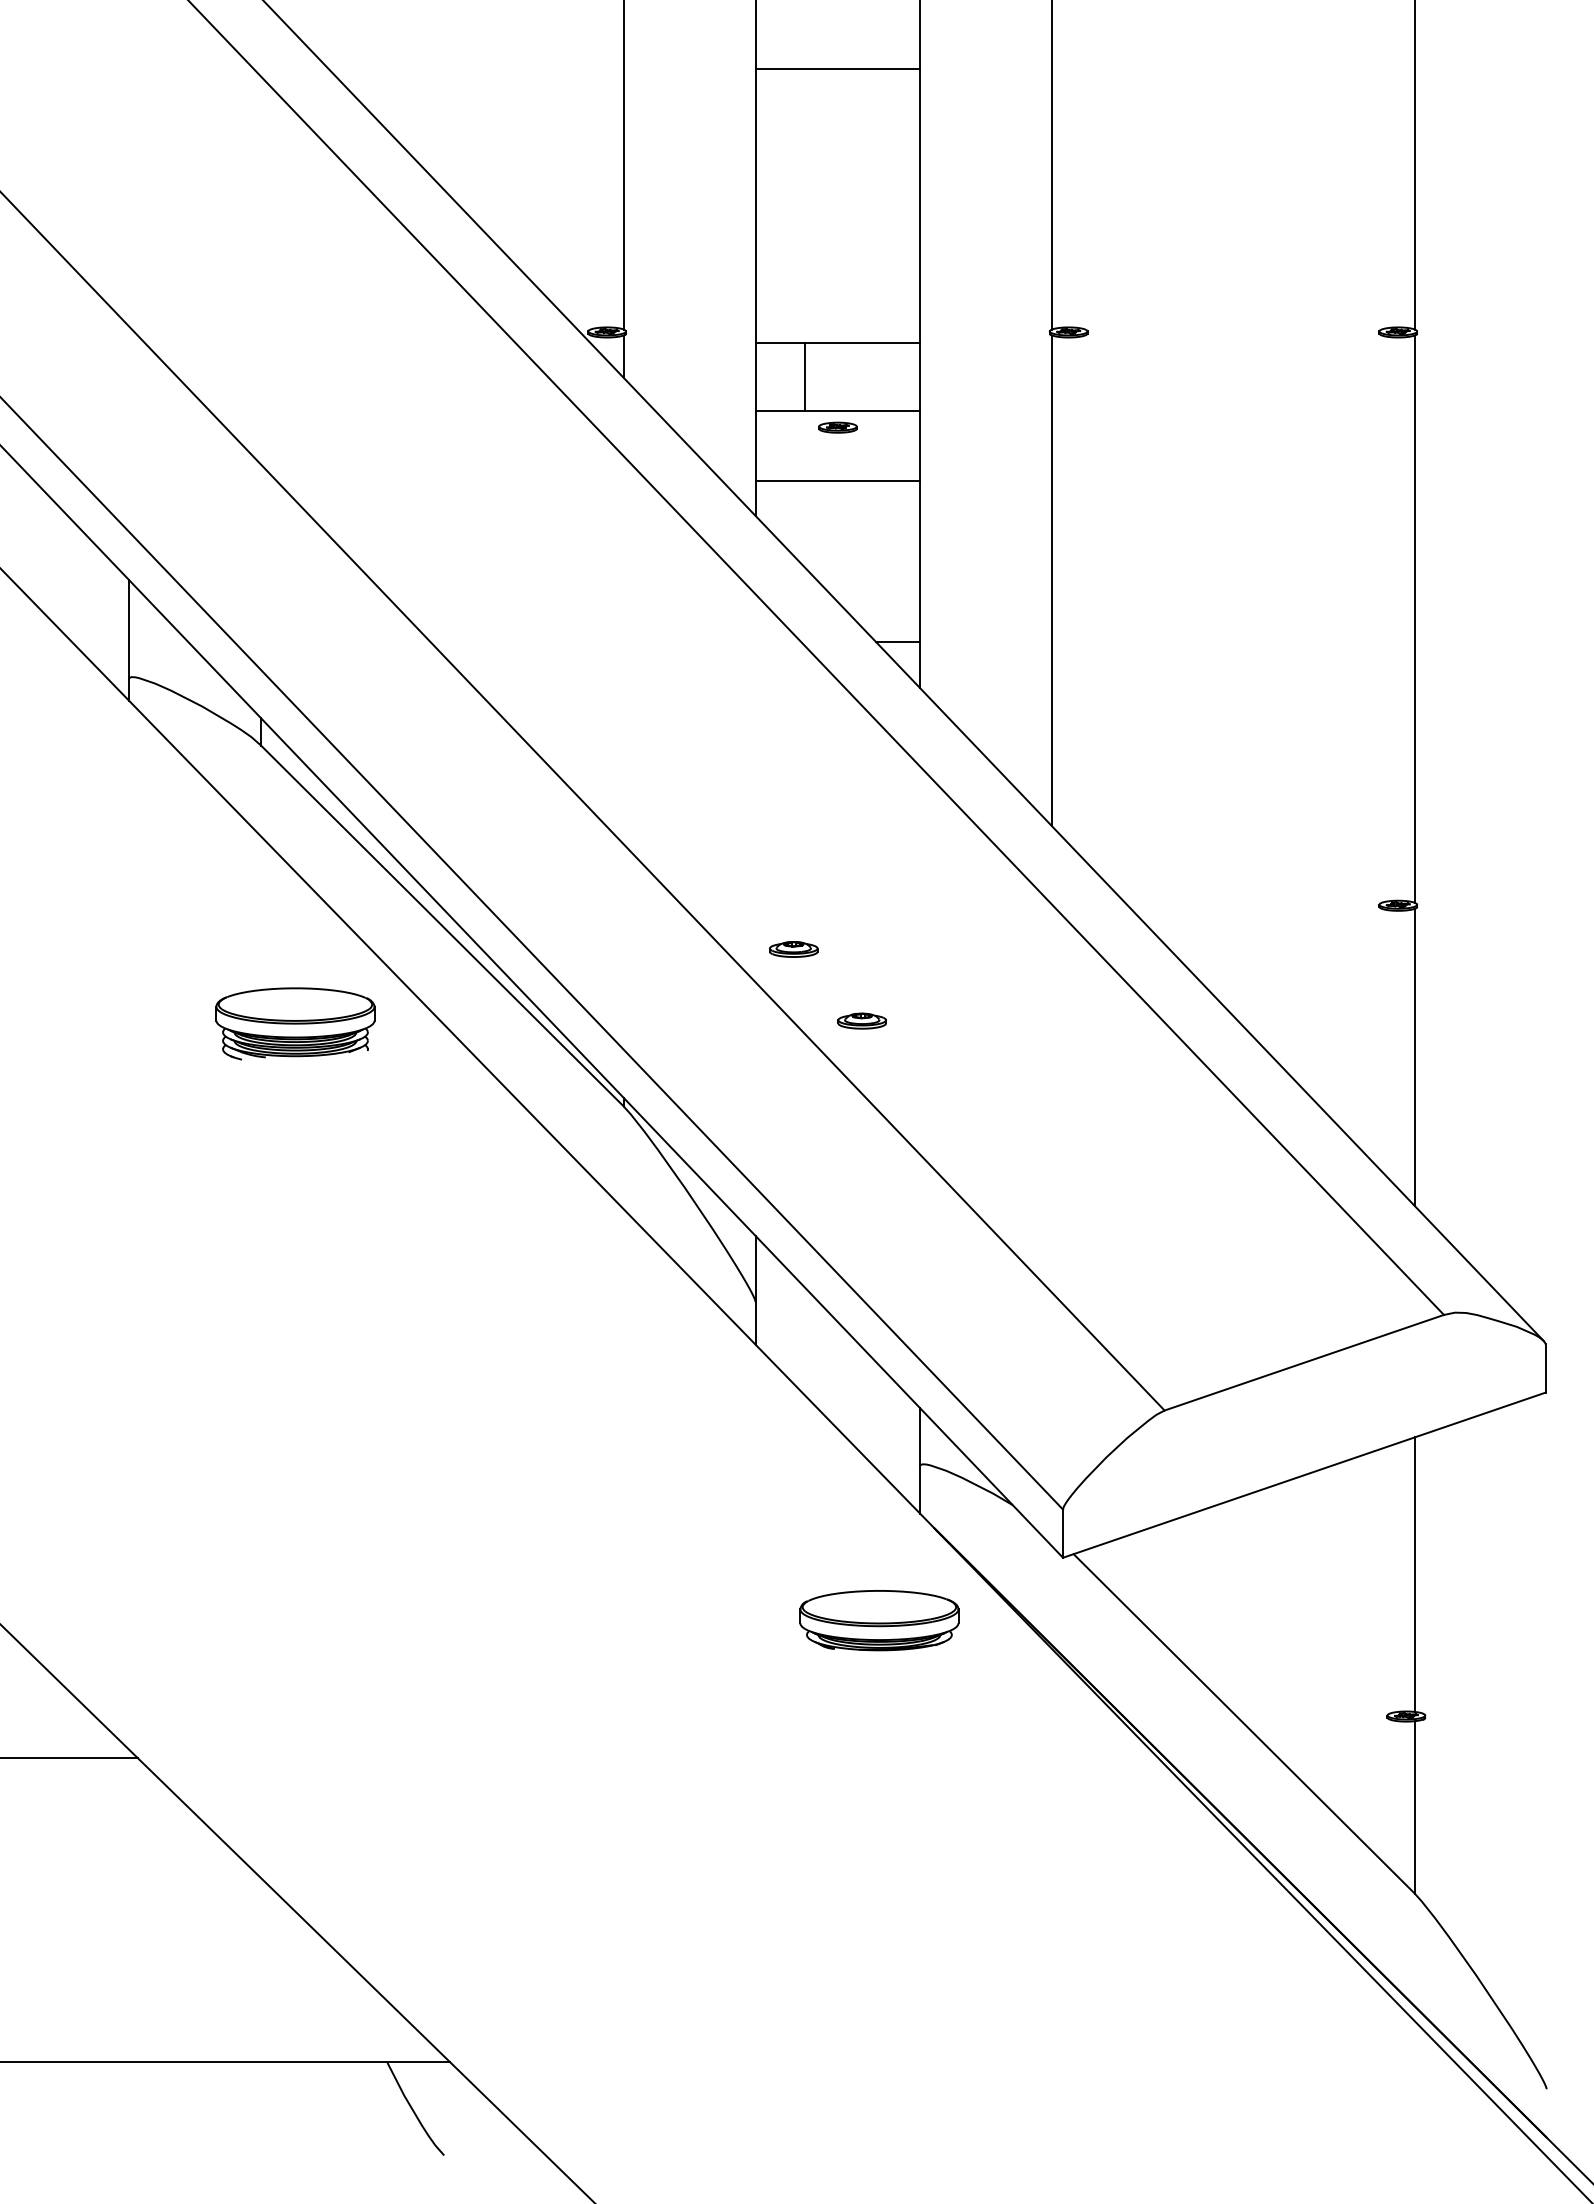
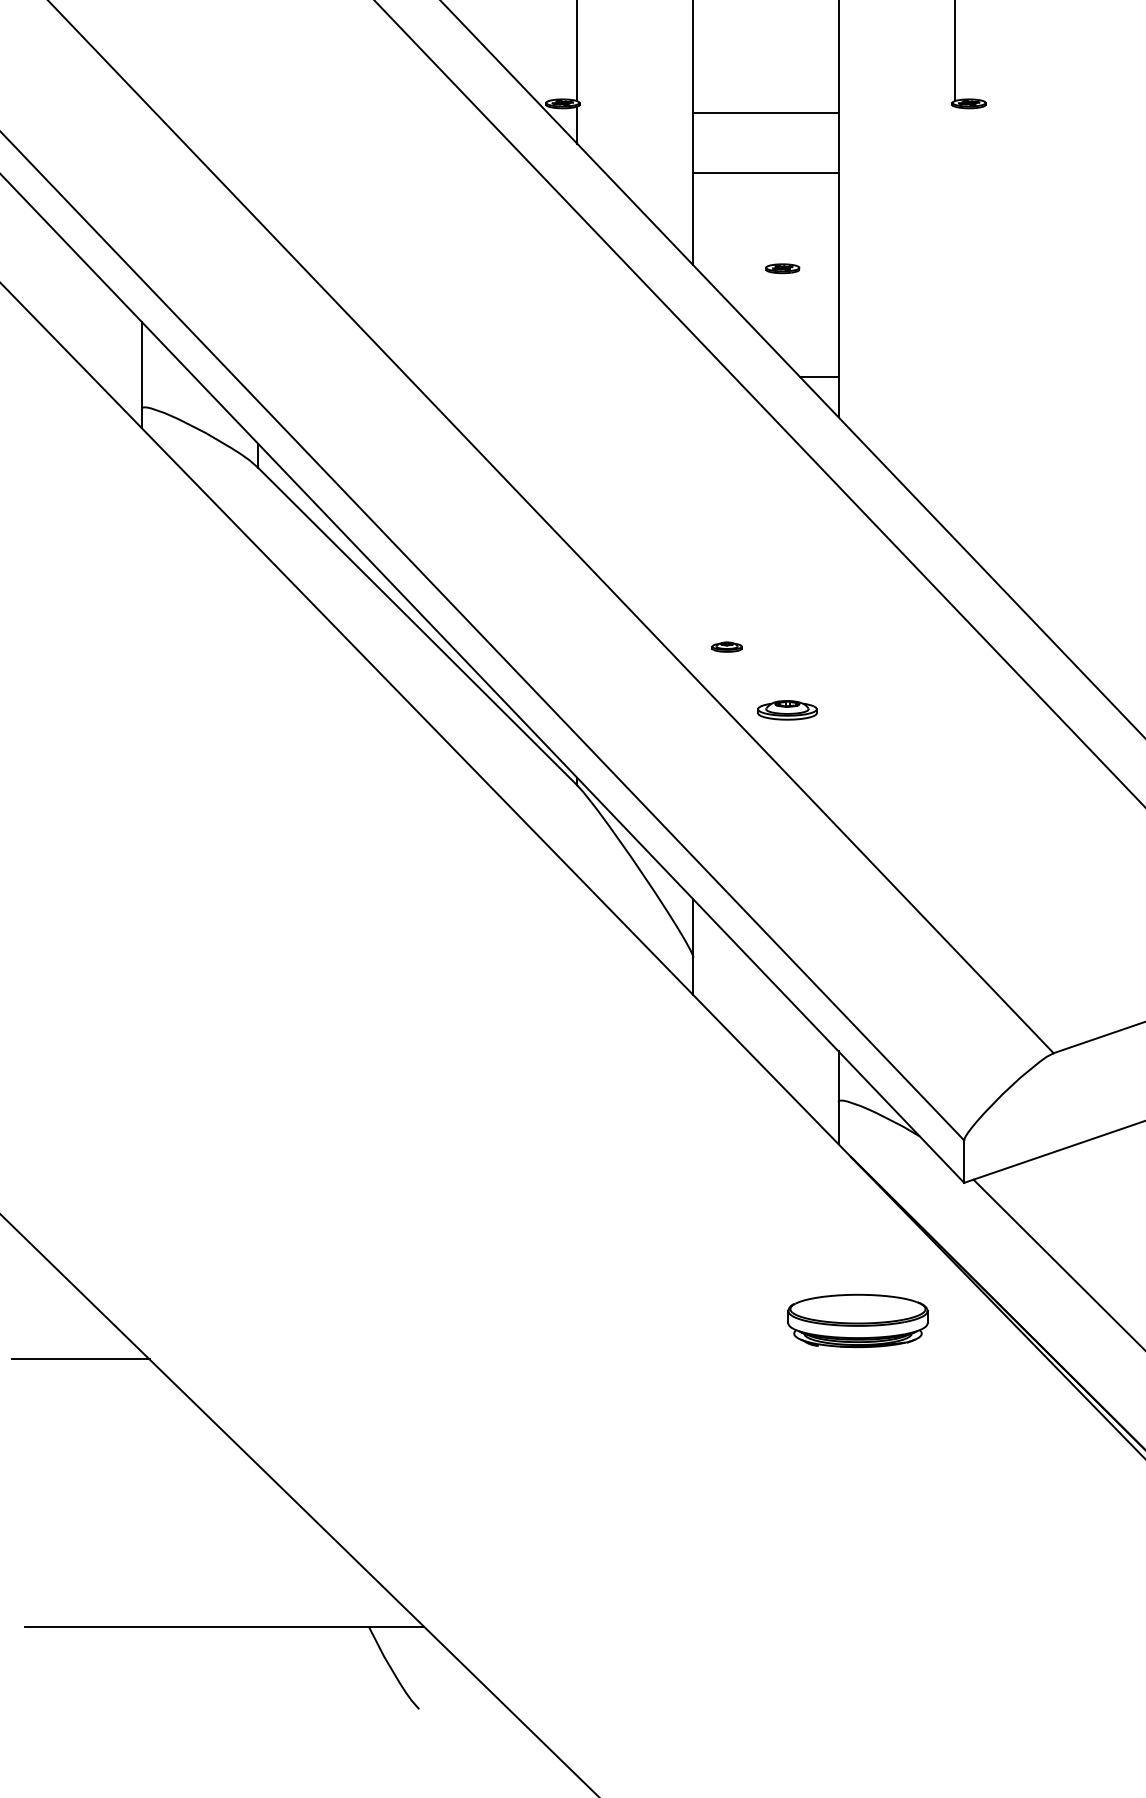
line: (805, 377) -> (737, 143), removed
part: (837, 427) -> (782, 268), moved
line: (837, 481) -> (765, 235), removed
line: (1052, 580) -> (954, 322), removed
part: (793, 949) -> (726, 647), size x0.7
part: (861, 1020) -> (786, 709), size x1.4
part: (295, 1023) -> (288, 712), removed
part: (879, 1620) -> (858, 1320), moved

